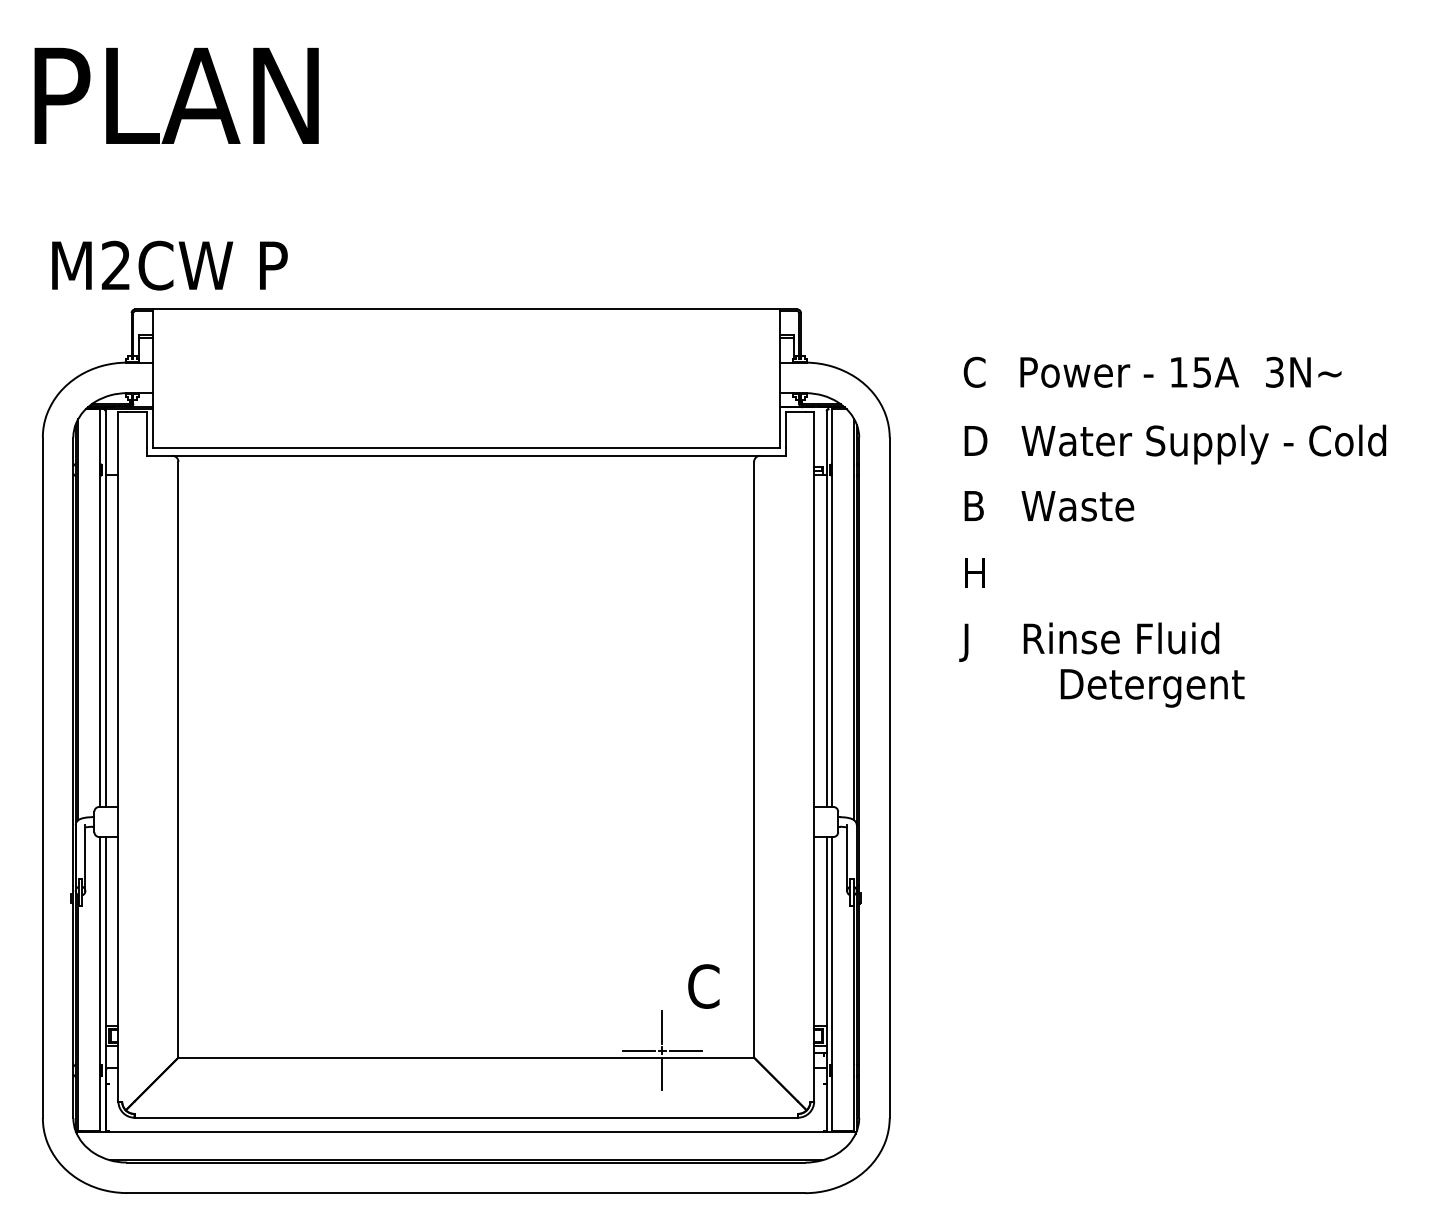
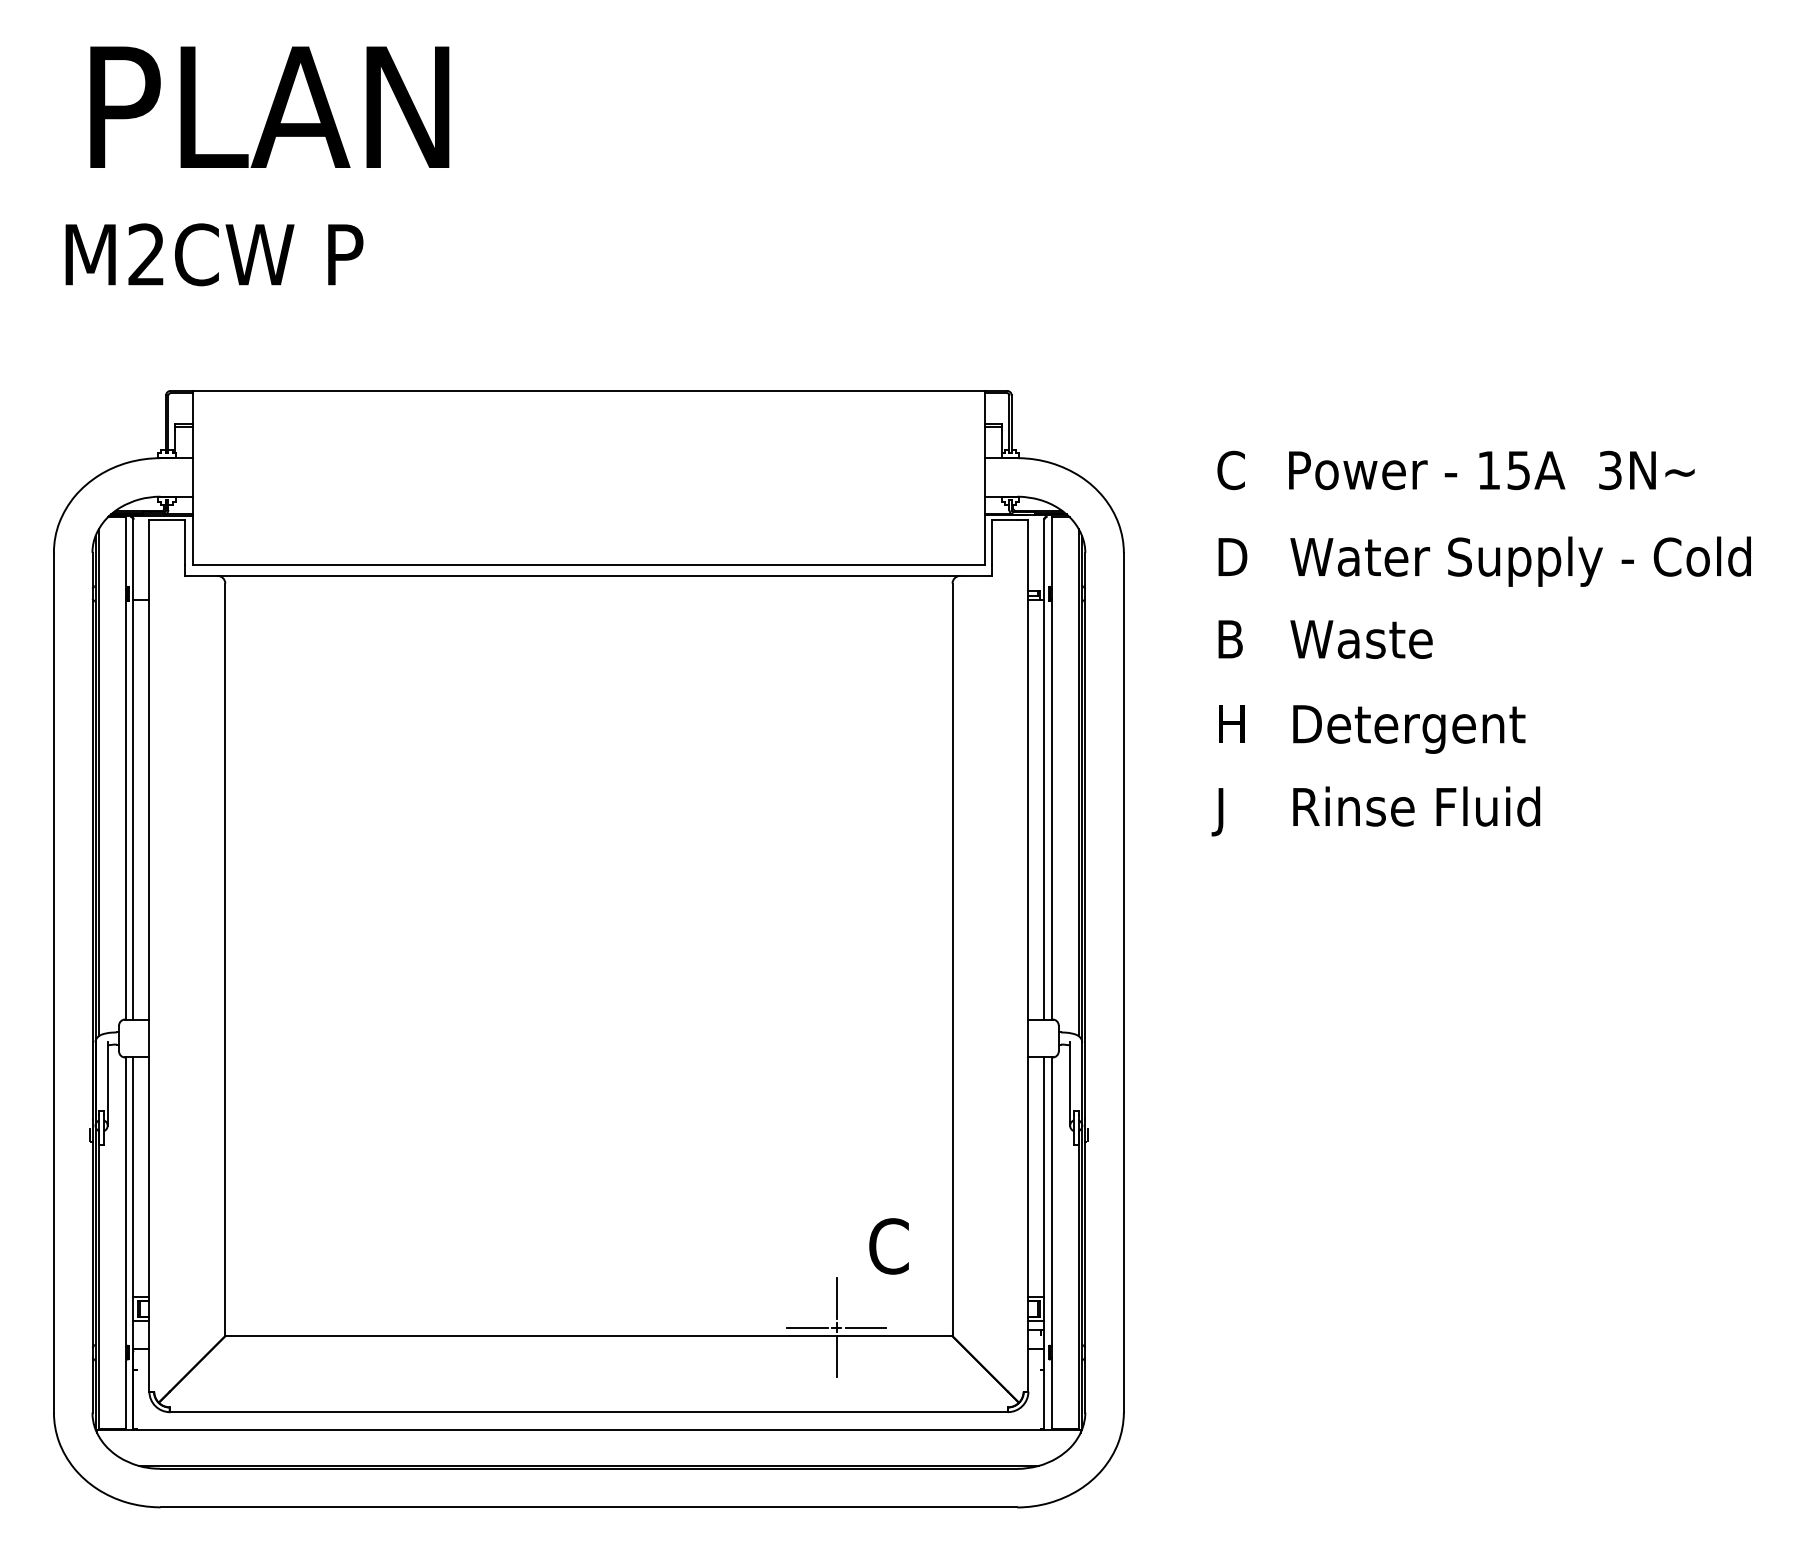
text: (176, 95) -> (269, 106), moved
text: (169, 265) -> (213, 254), moved
text: (1152, 688) -> (1409, 729), moved

